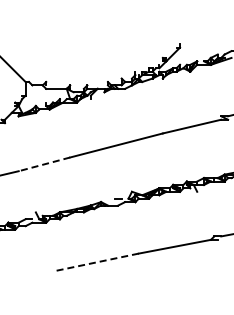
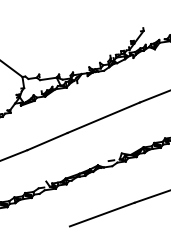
line: (44, 164) -> (47, 141), dashed -> solid
line: (97, 262) -> (102, 214), dashed -> solid

